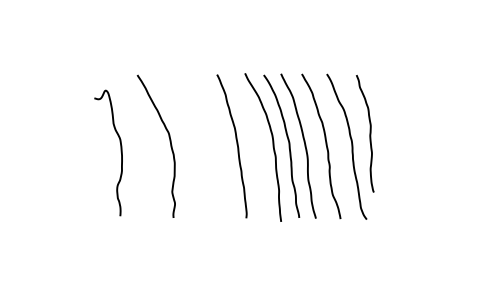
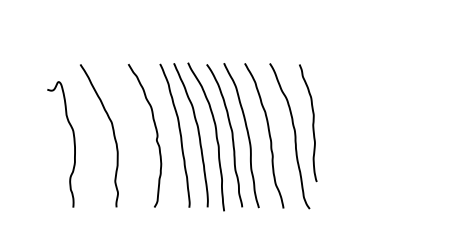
curve: (254, 142) -> (197, 131), added
curve: (213, 146) -> (156, 135), added
curve: (120, 152) -> (73, 143), moved

